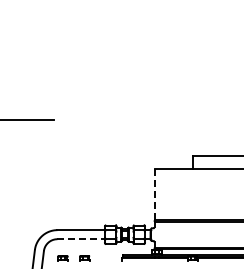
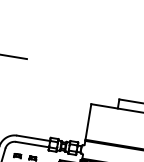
line: (154, 194) -> (88, 121), dashed -> solid
line: (81, 239) -> (32, 144), dashed -> solid

